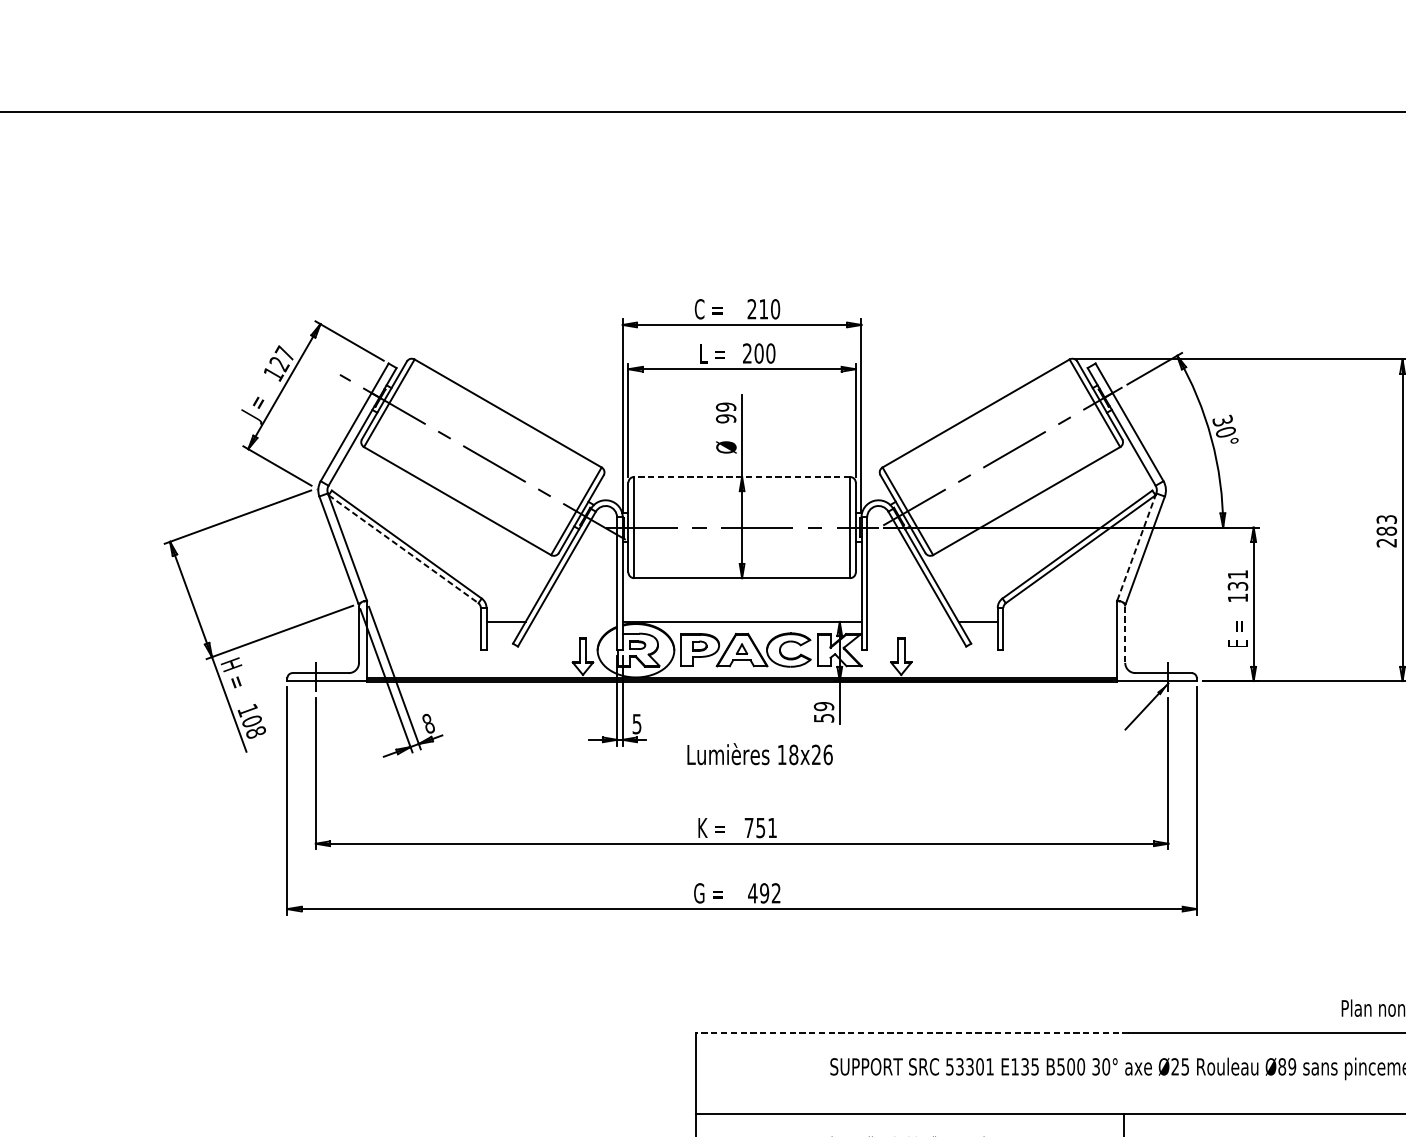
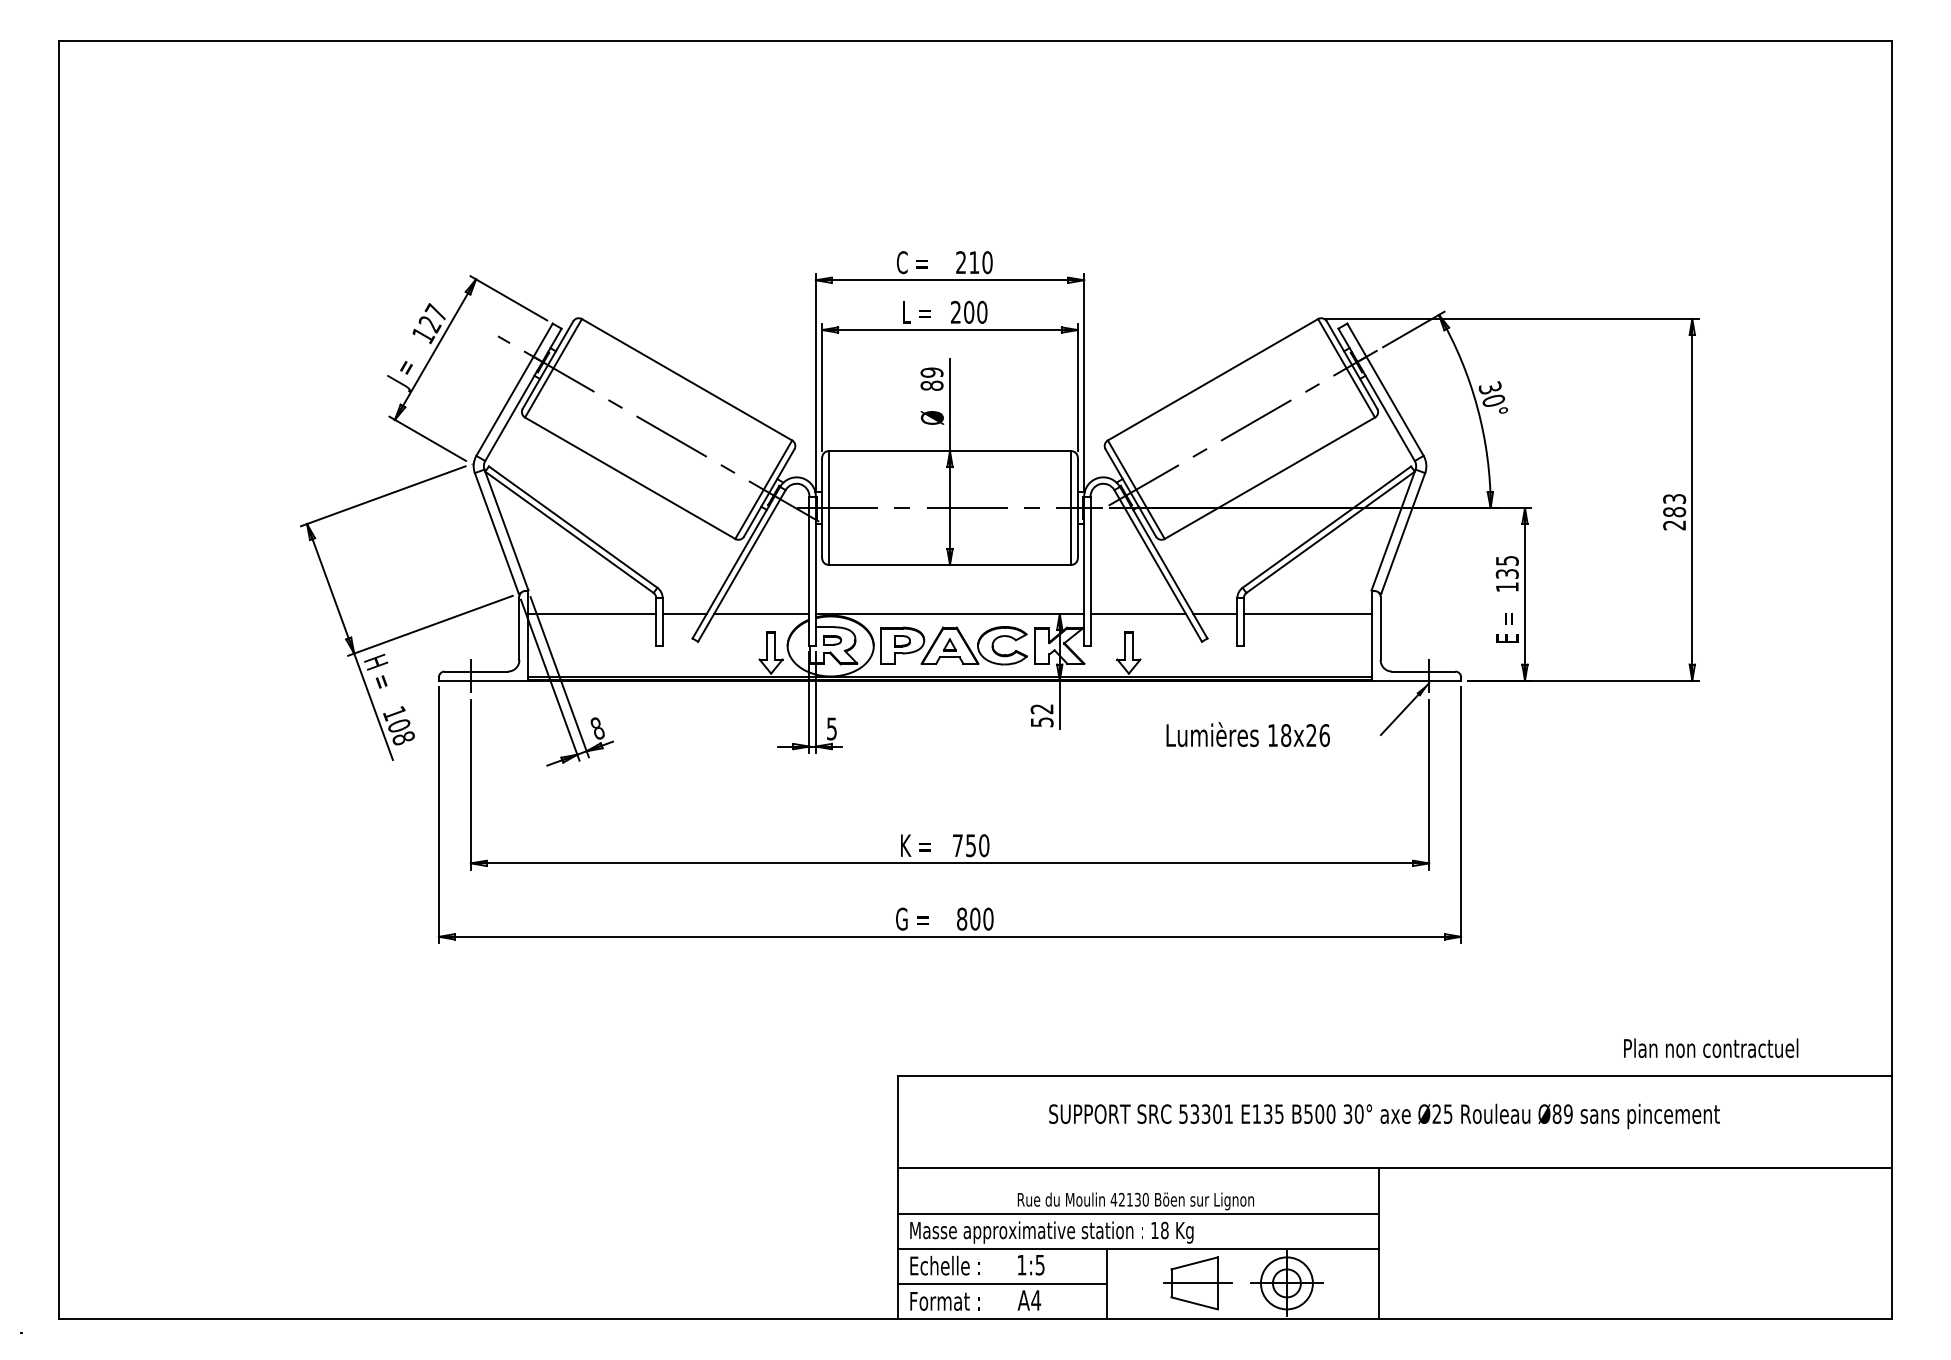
text: (725, 418) -> (931, 385), 99 -> 89
line: (741, 477) -> (949, 451), dashed -> solid
line: (1136, 547) -> (1393, 530), dashed -> solid
line: (403, 549) -> (569, 532), dashed -> solid
text: (1238, 574) -> (1507, 560), 131 -> 135
line: (424, 622) -> (592, 614), added
line: (574, 622) -> (761, 614), added
line: (908, 622) -> (1137, 614), added
line: (1060, 622) -> (1307, 614), added
line: (1125, 634) -> (1380, 628), dashed -> solid
text: (823, 706) -> (1041, 709), 59 -> 52
text: (759, 753) -> (1247, 734), moved
text: (772, 827) -> (984, 845), 751 -> 750
text: (763, 892) -> (974, 918), 492 -> 800
line: (911, 1033) -> (1140, 1076), dashed -> solid

